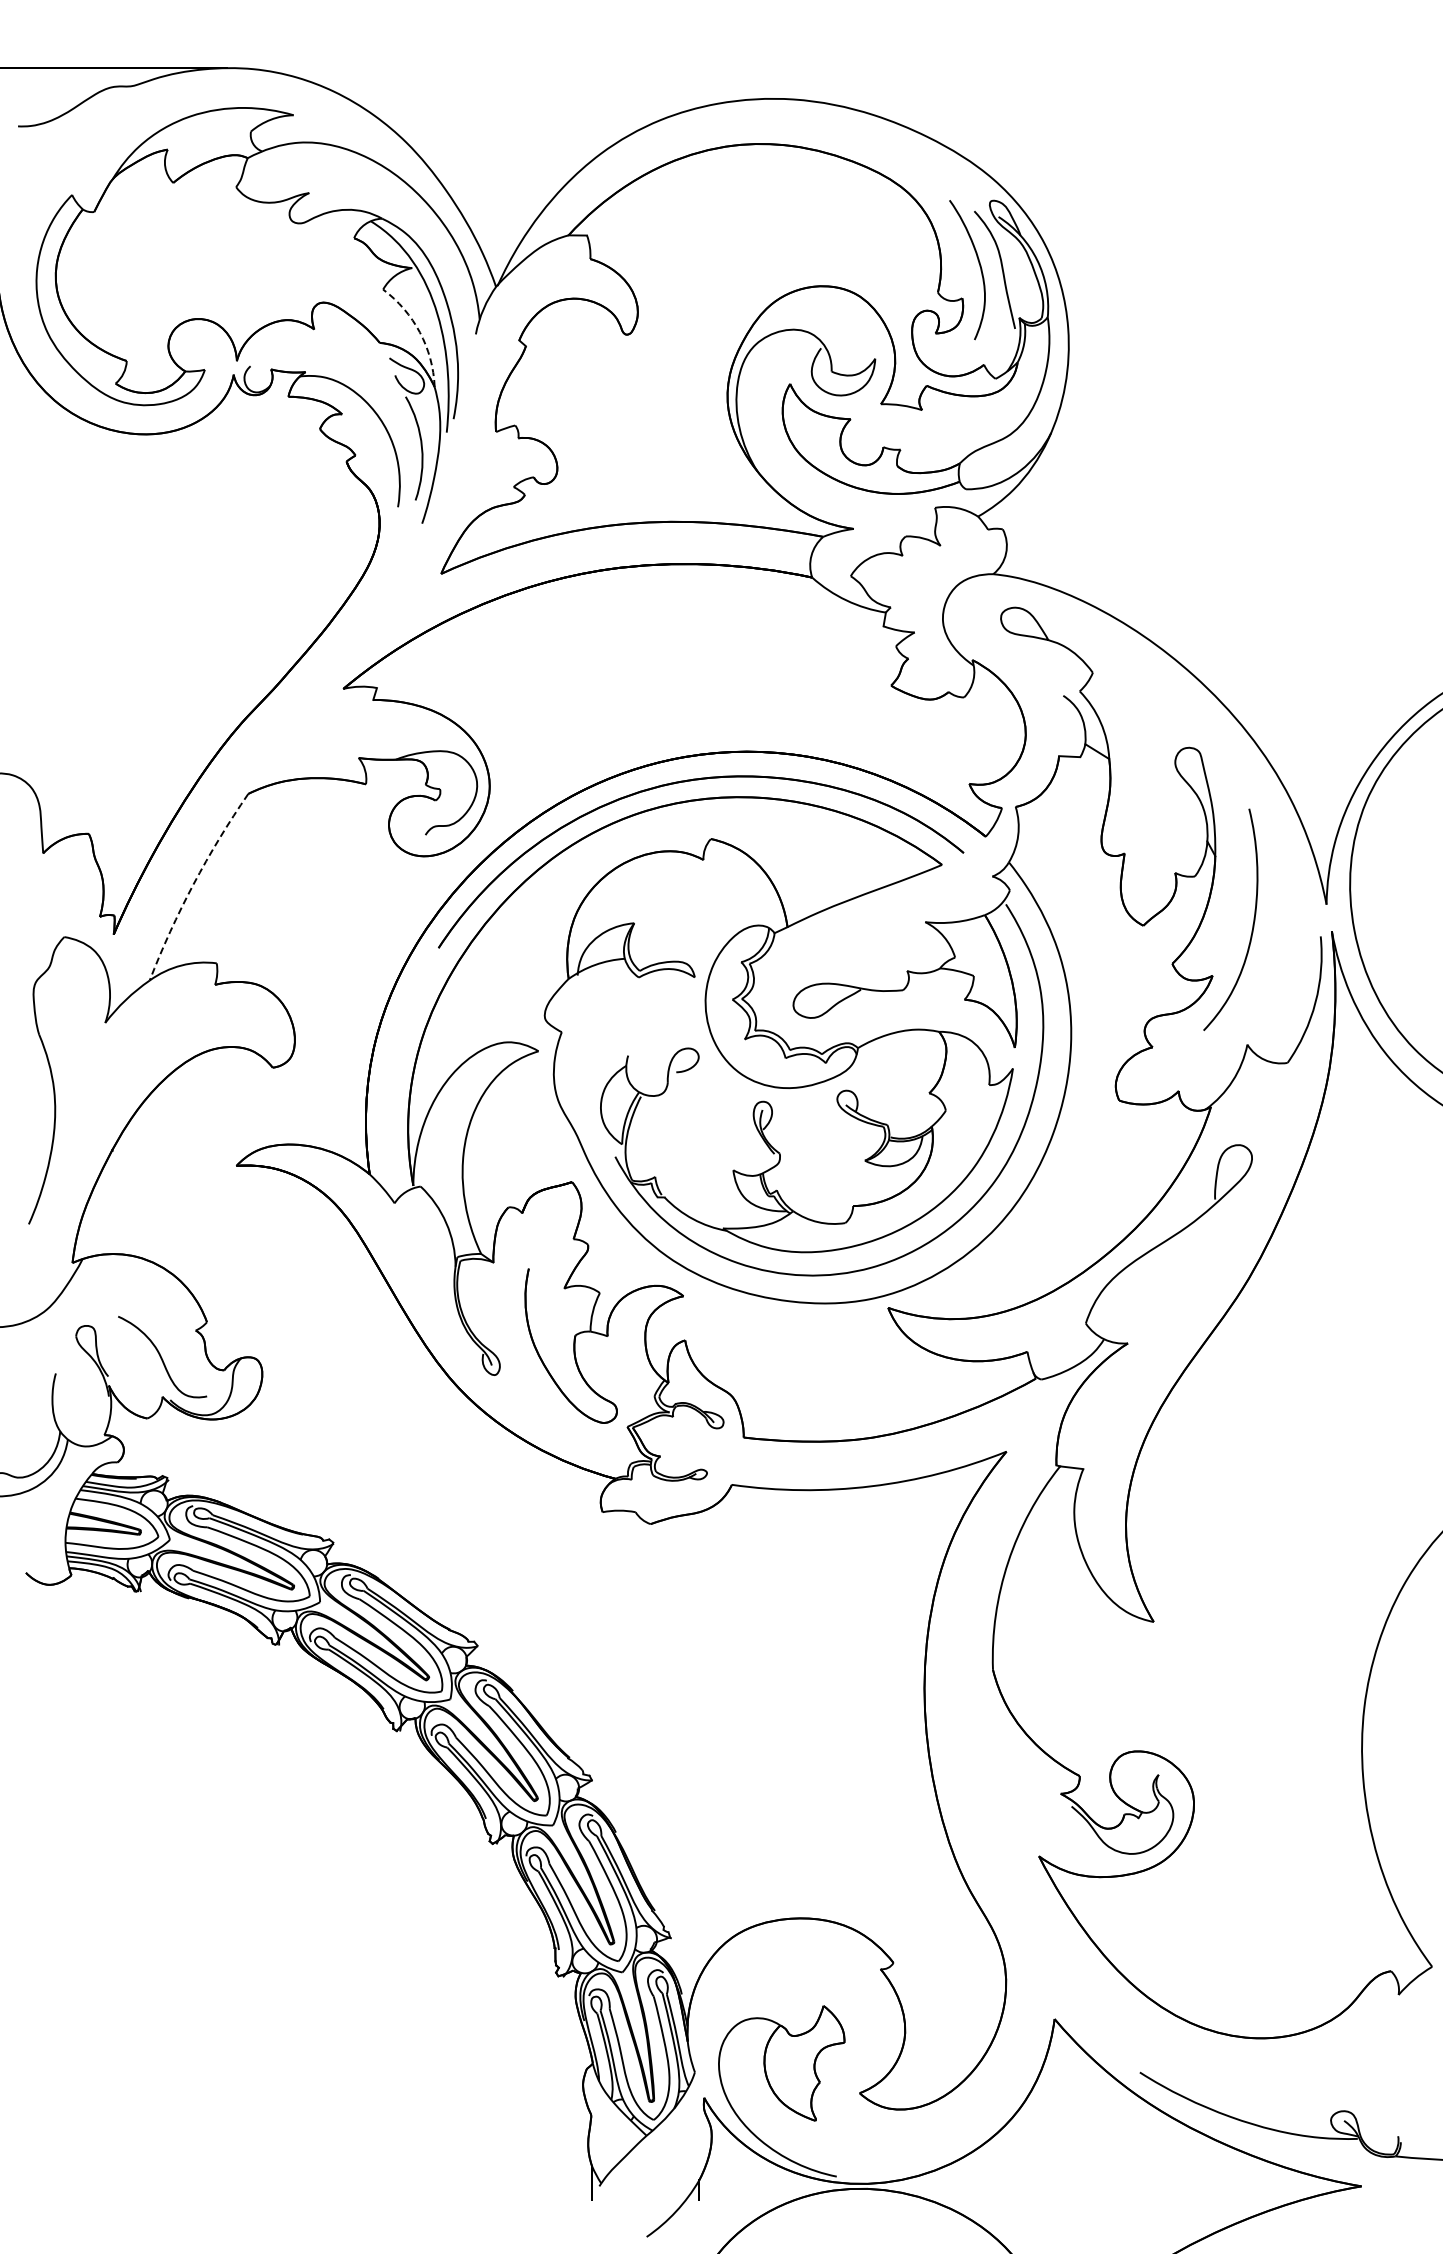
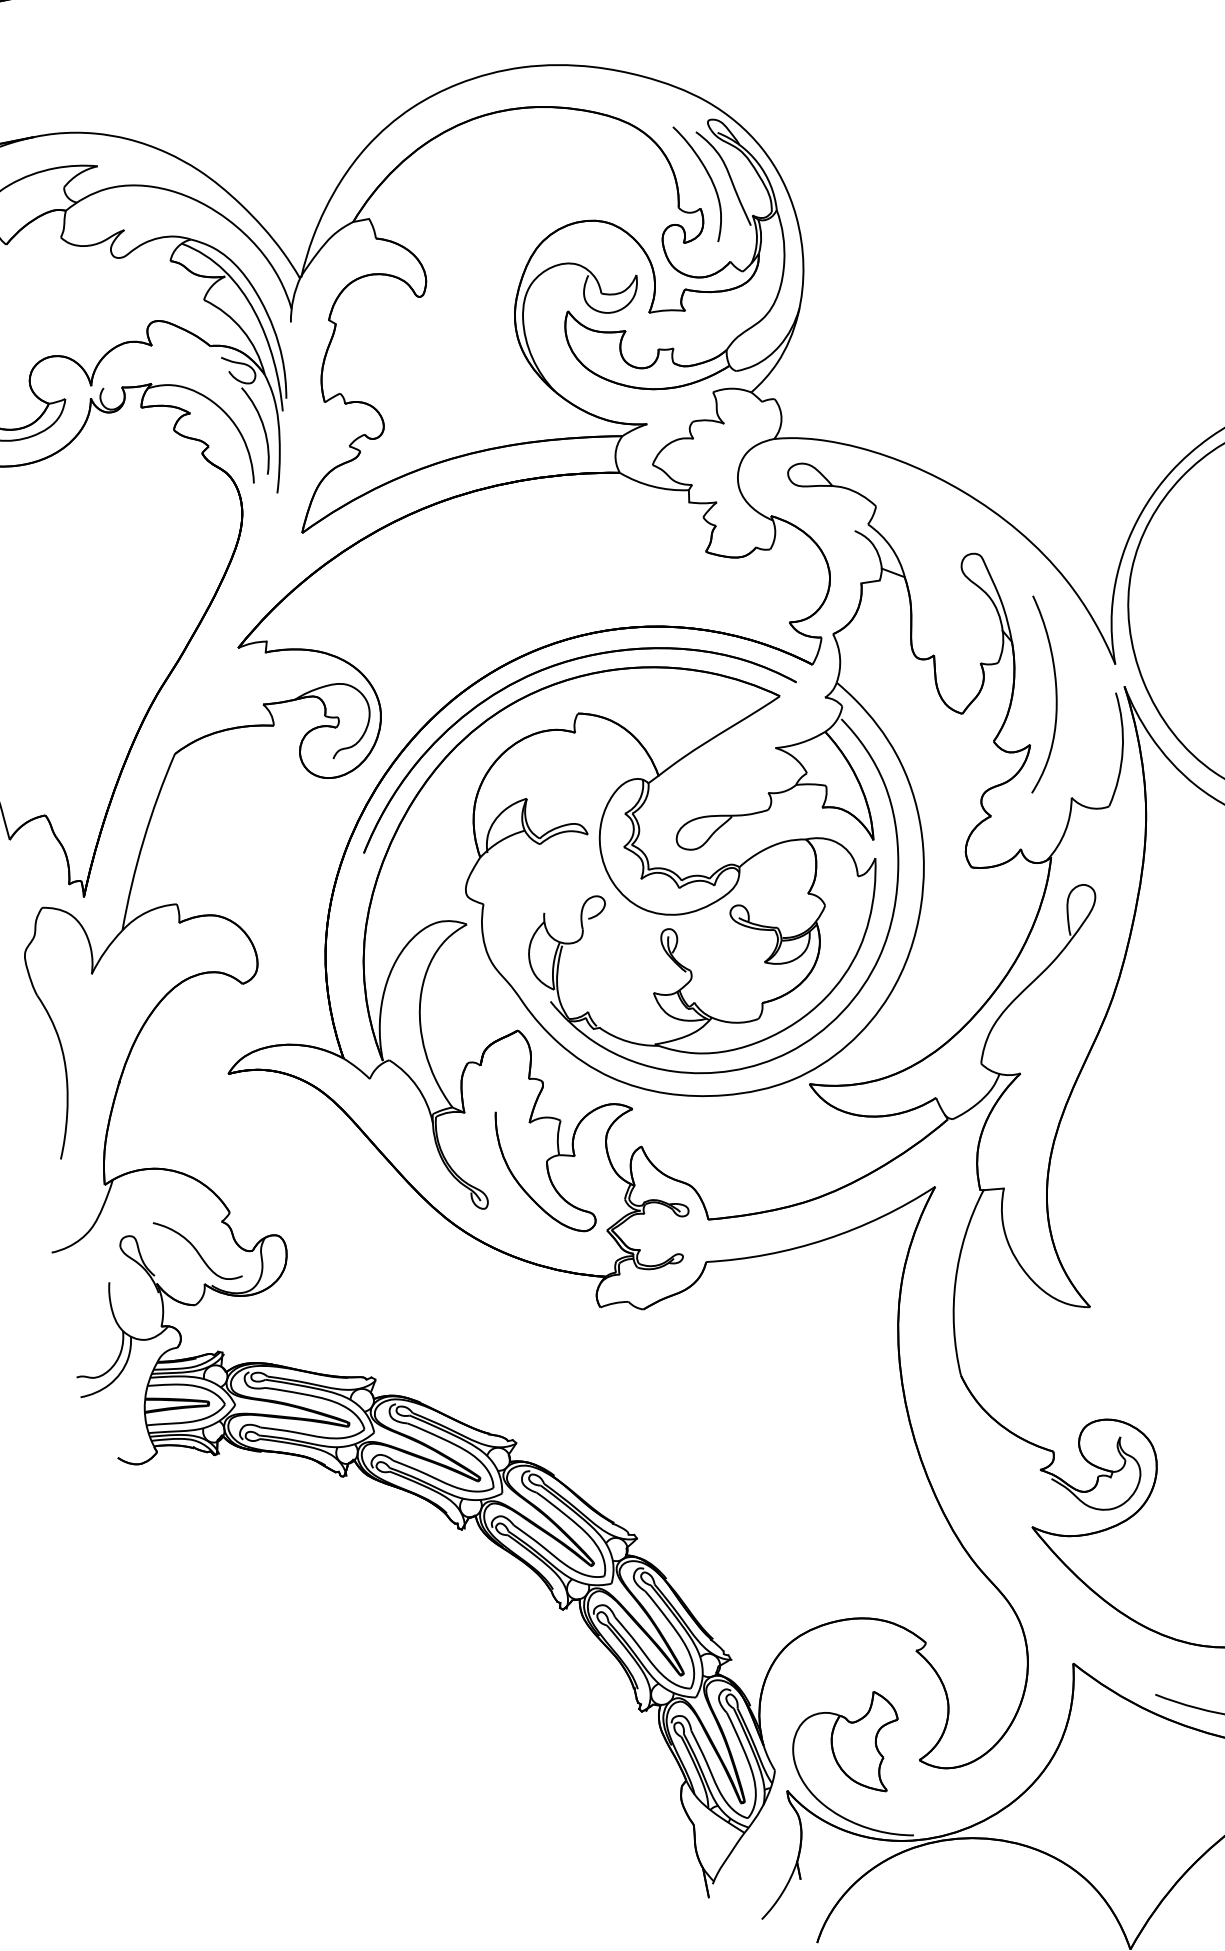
arc: (419, 332) -> (242, 330), dashed -> solid
arc: (193, 884) -> (143, 840), dashed -> solid

